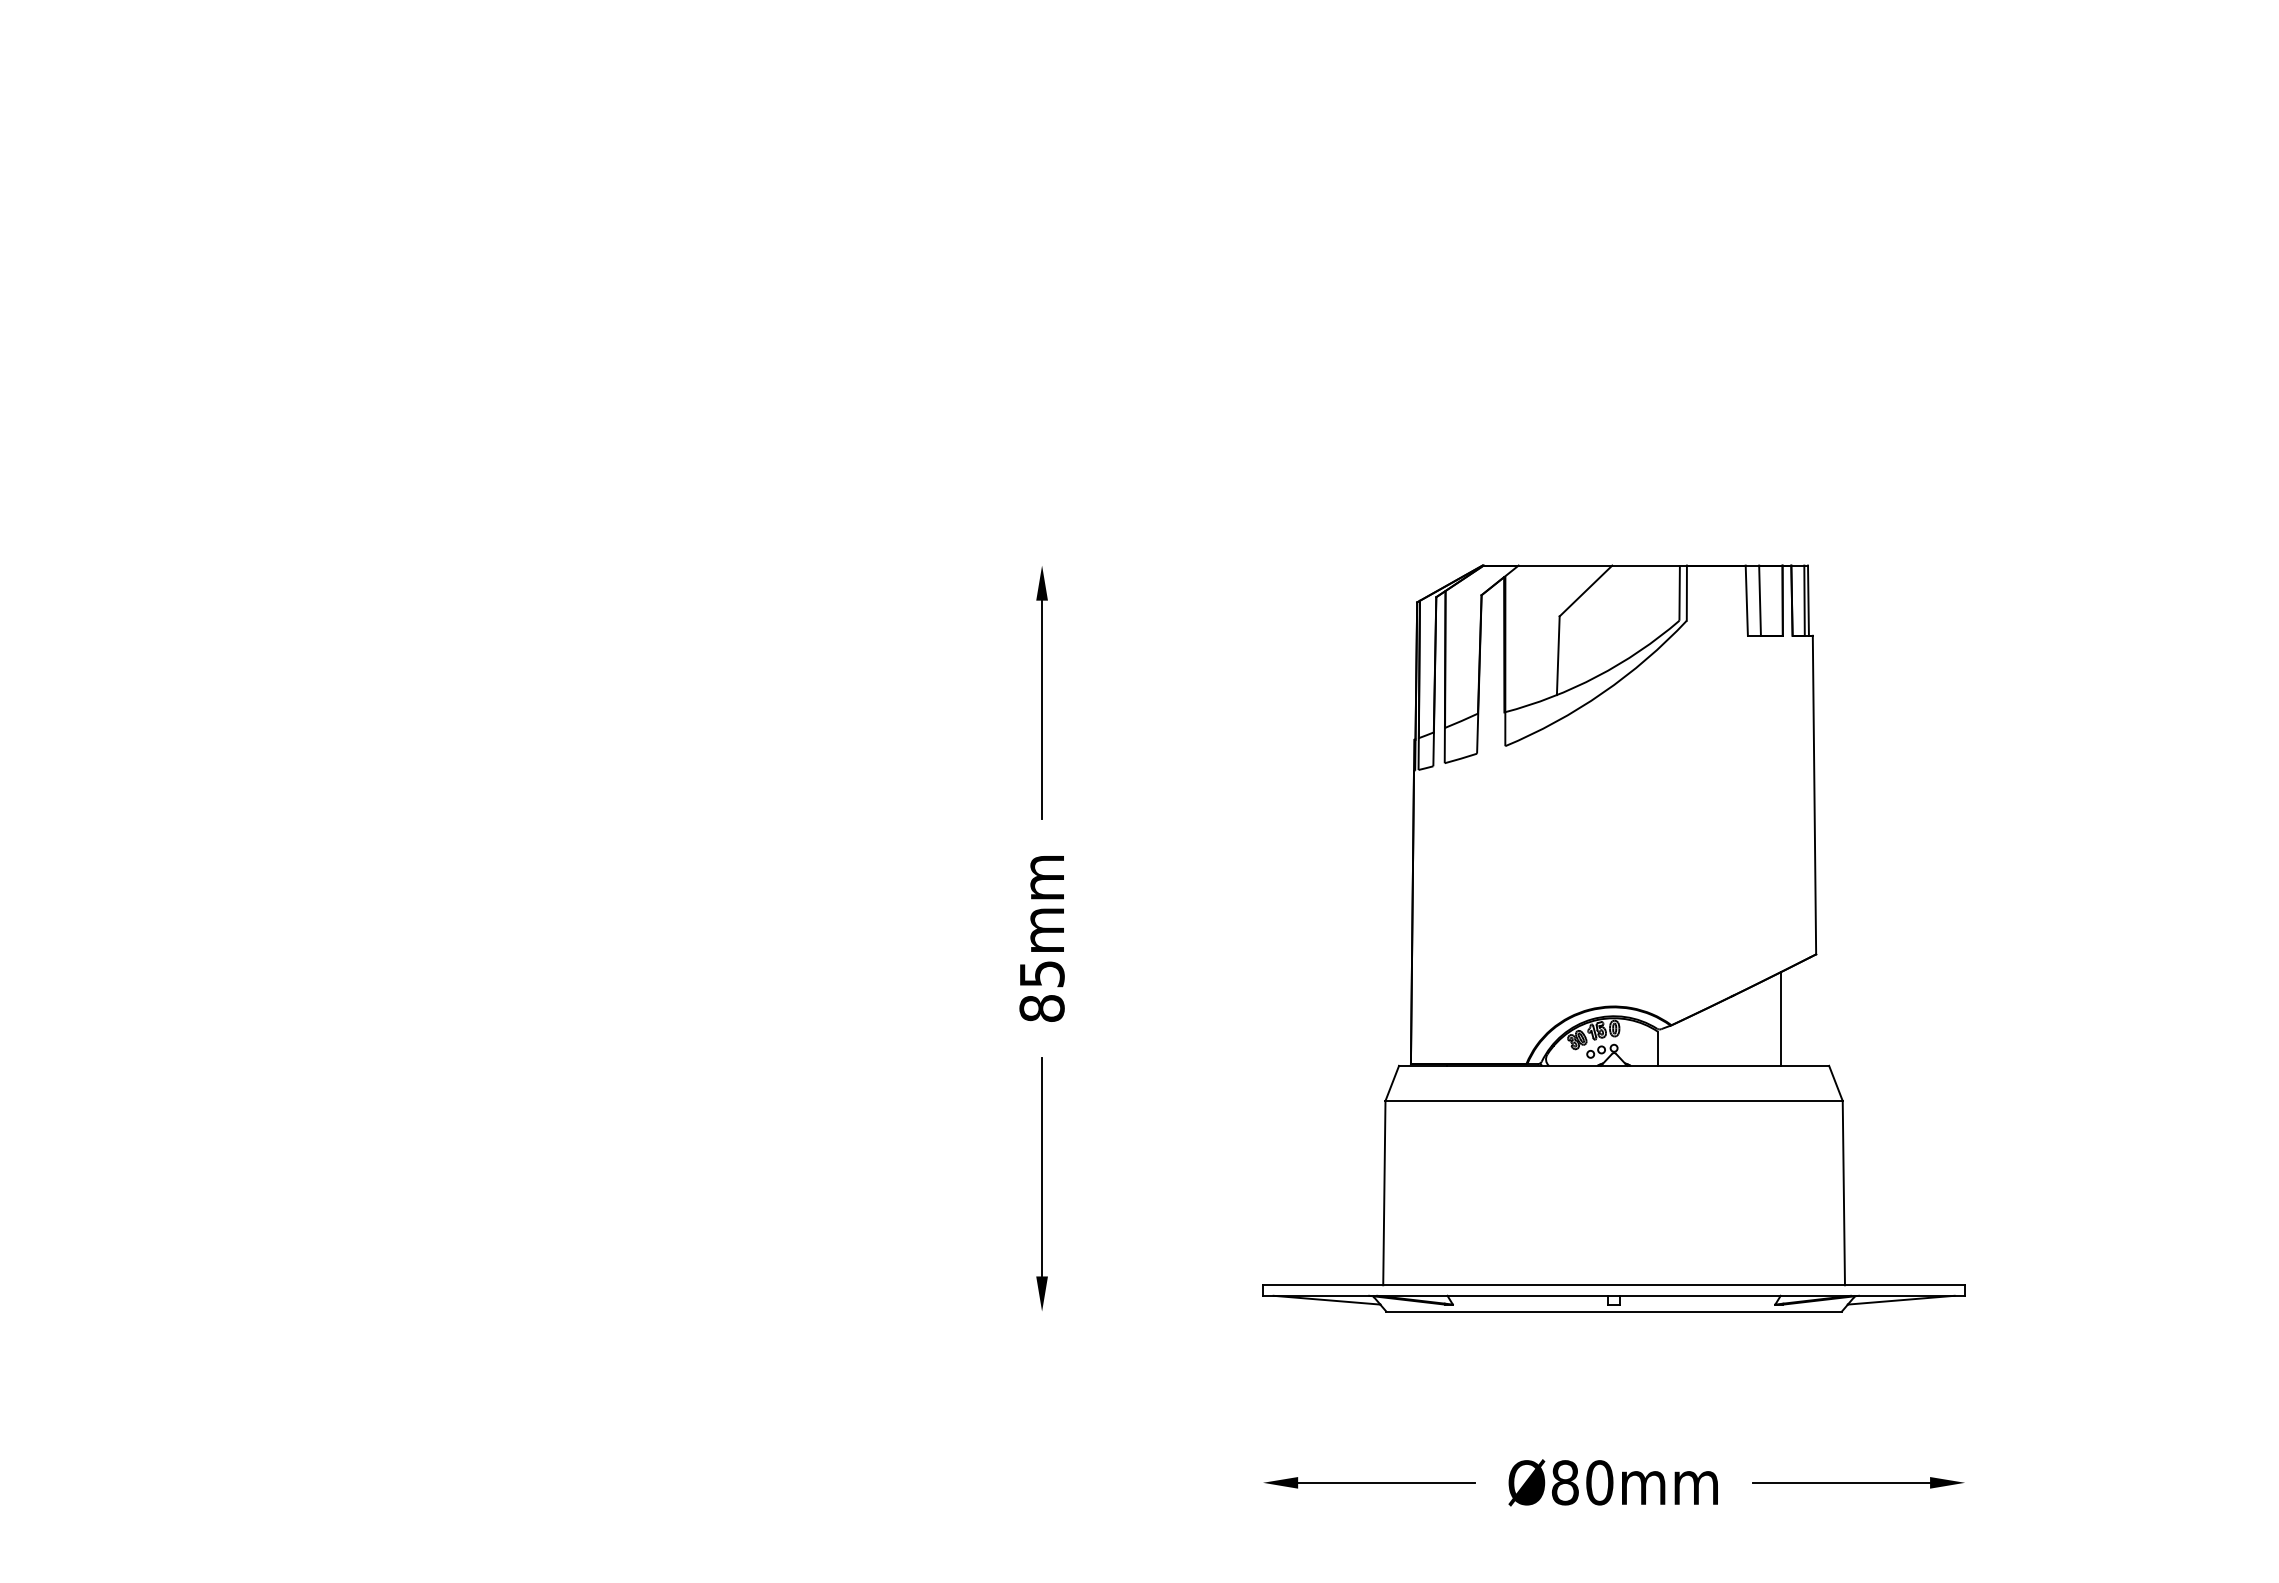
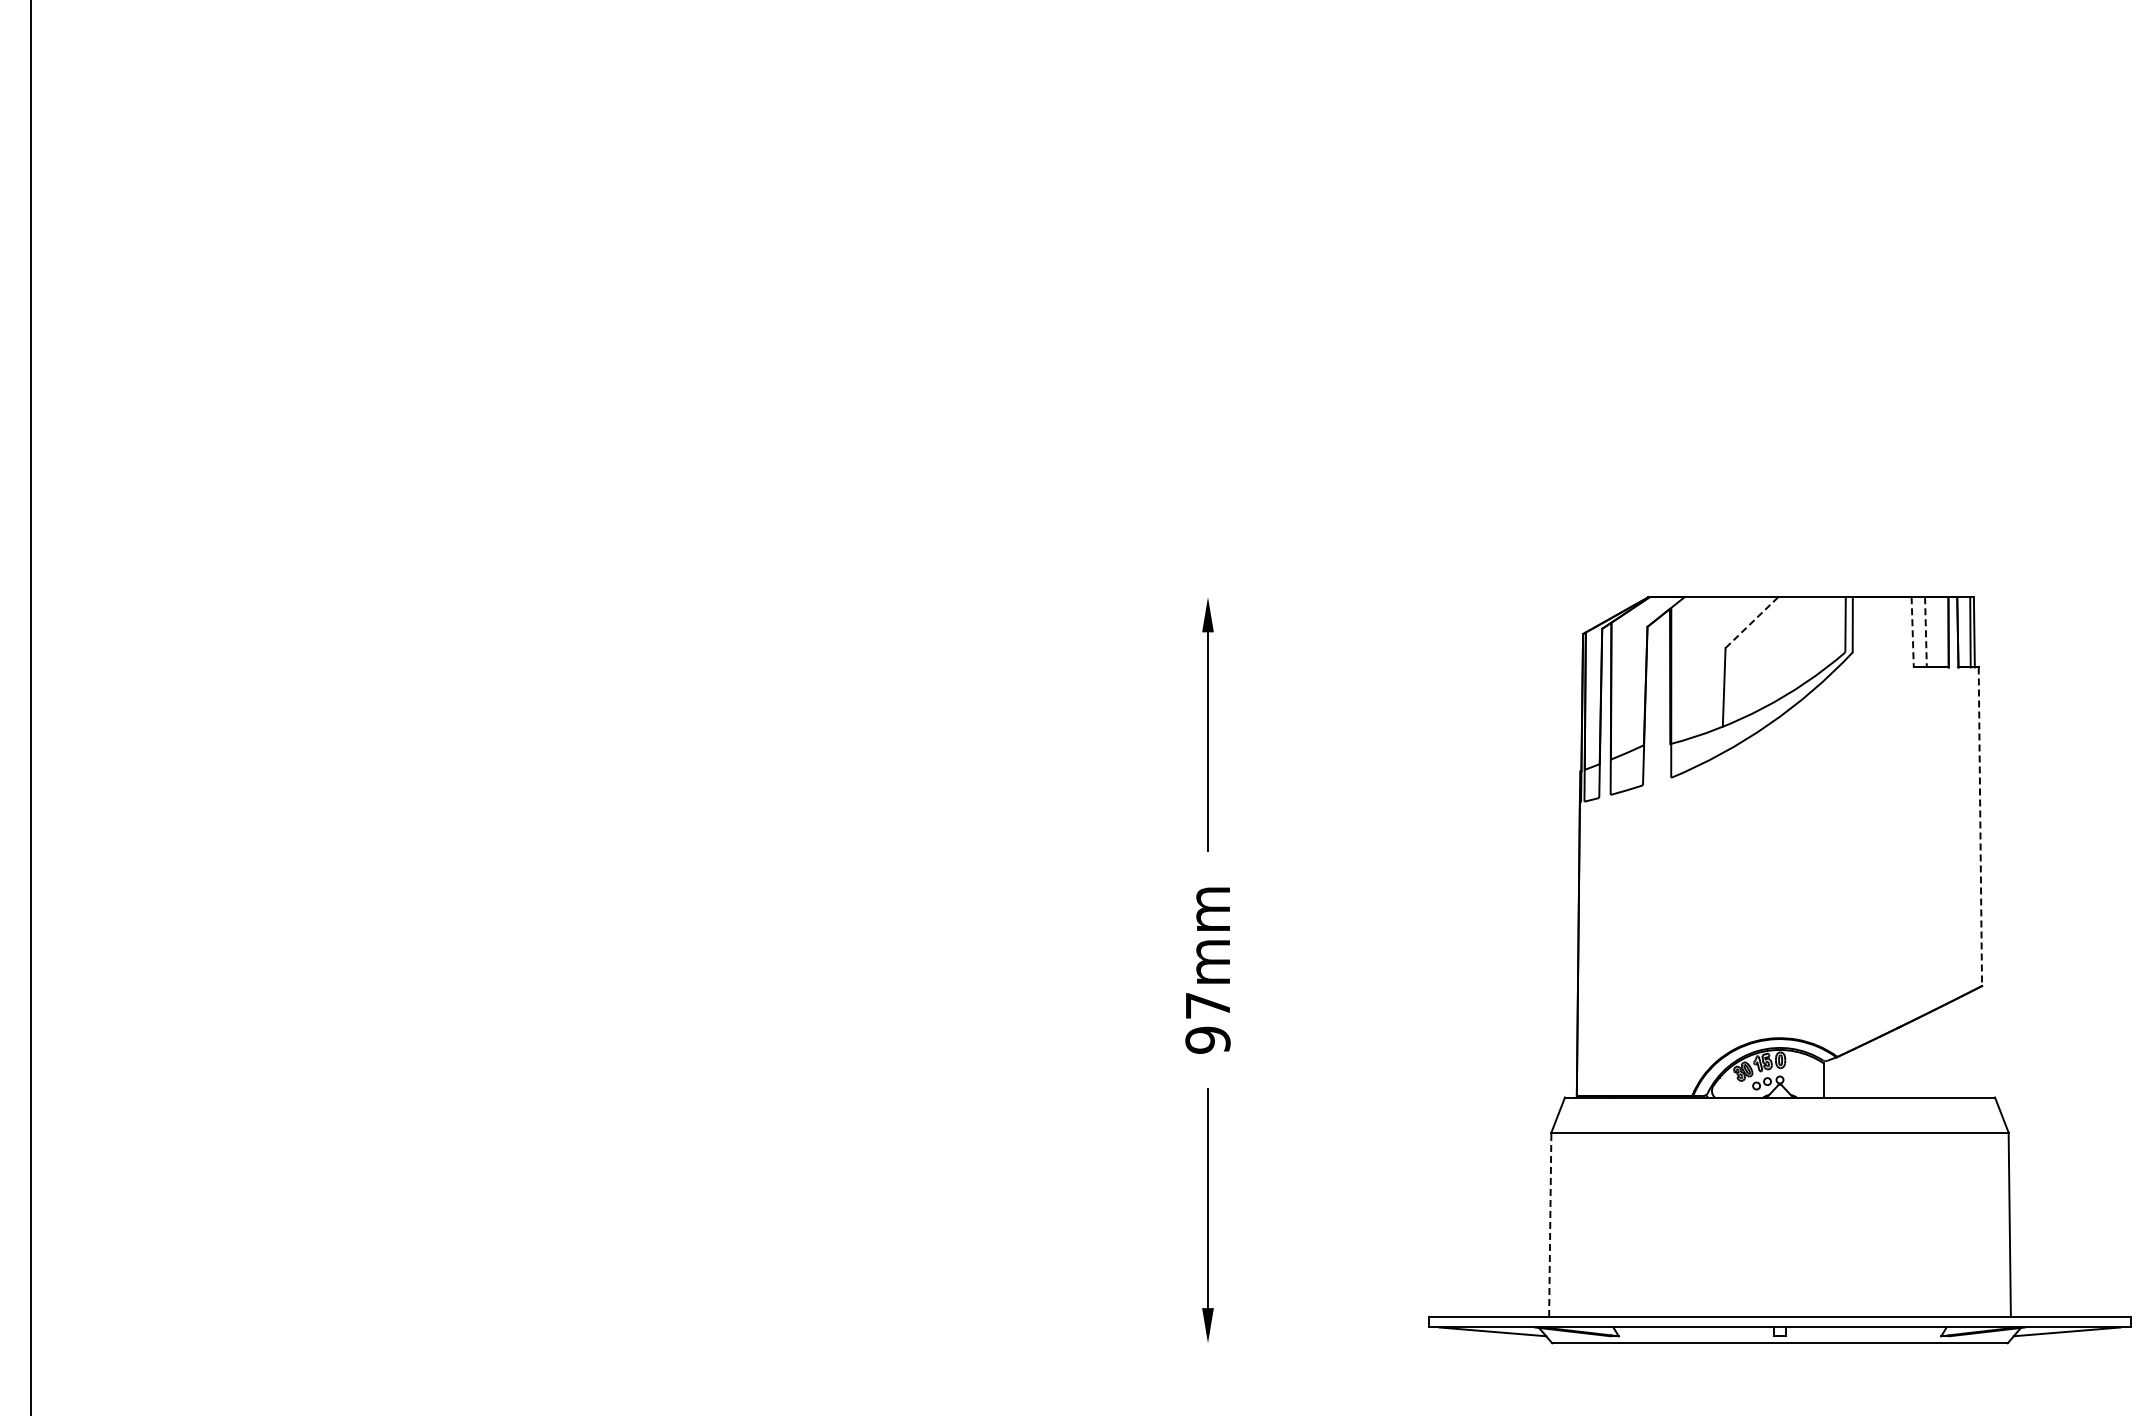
line: (1585, 590) -> (1751, 622), solid -> dashed
line: (1746, 601) -> (1912, 633), solid -> dashed
line: (1760, 601) -> (1926, 633), solid -> dashed
line: (1814, 795) -> (1980, 827), solid -> dashed
text: (1041, 991) -> (1207, 1023), 85mm -> 97mm
line: (1780, 1018) -> (1946, 1050), removed
line: (1384, 1192) -> (1550, 1224), solid -> dashed

